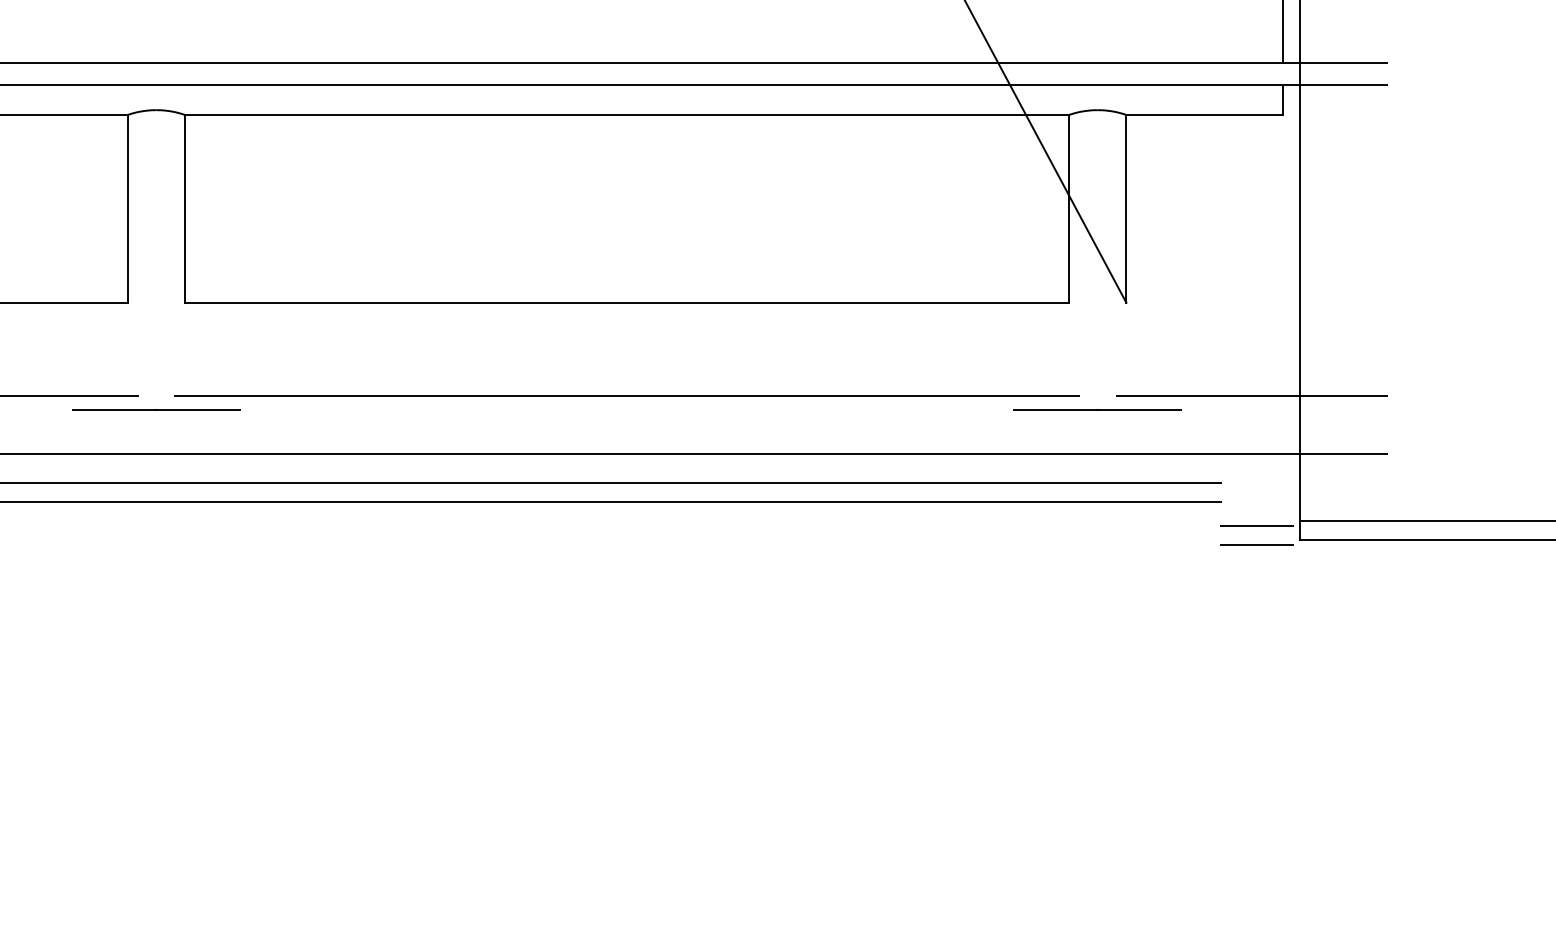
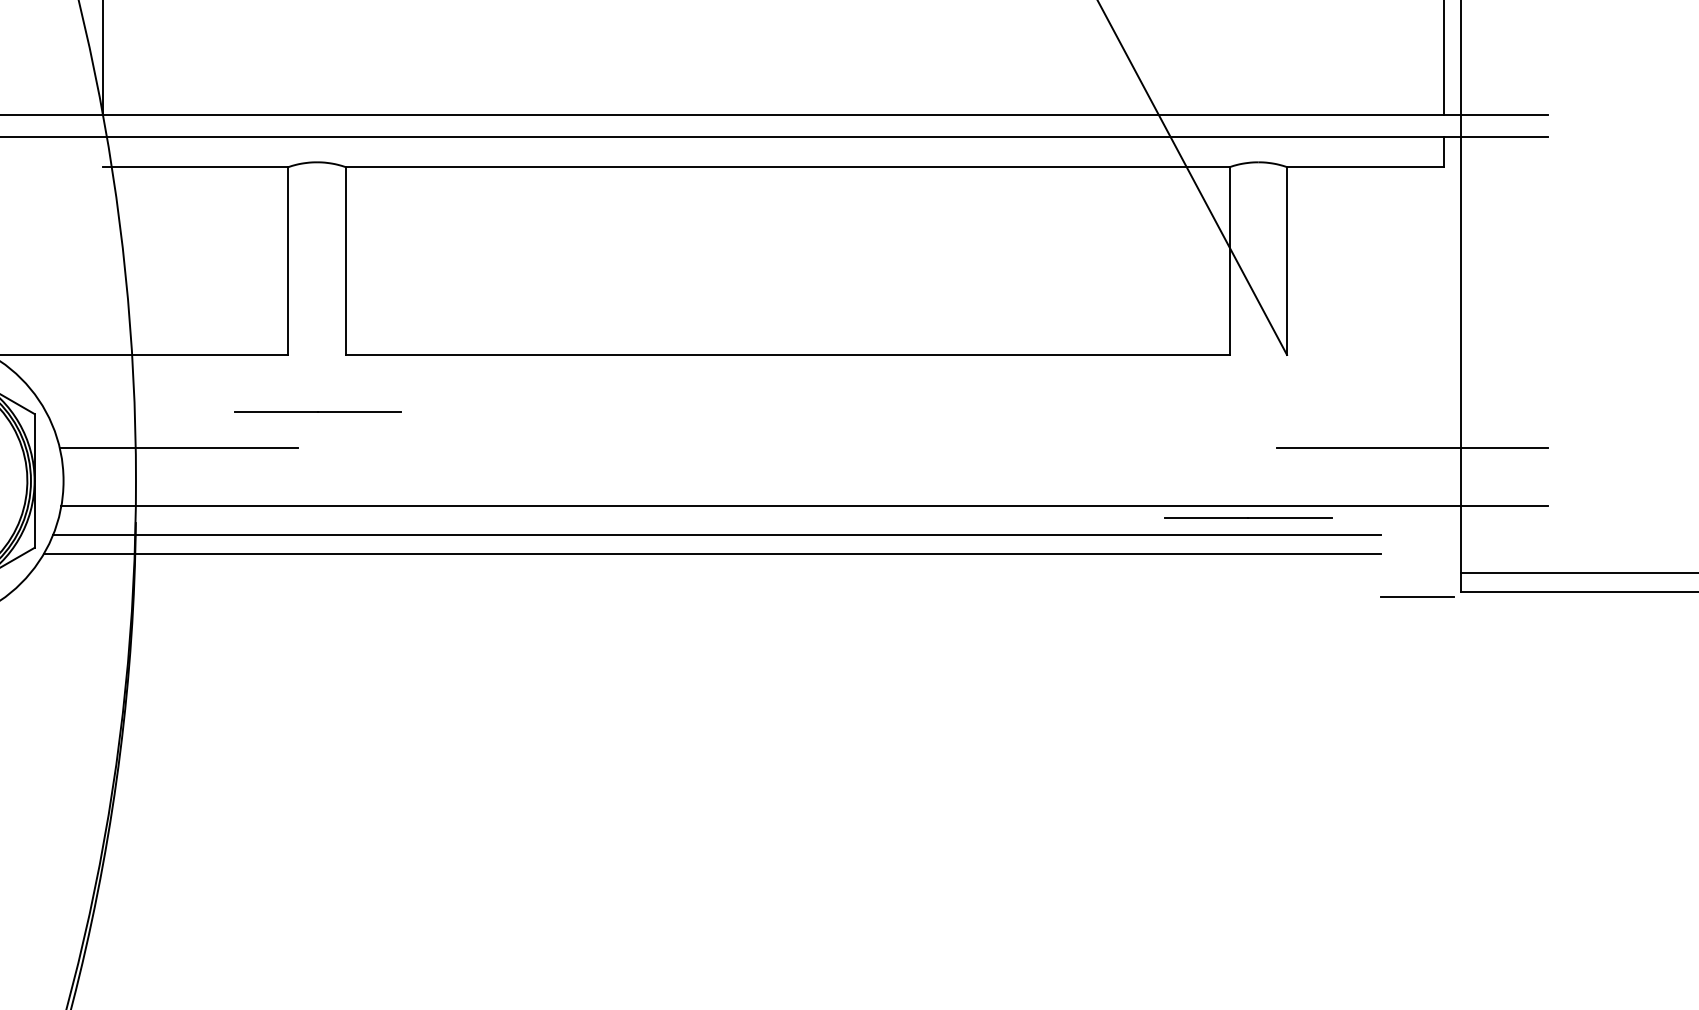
line: (626, 396) -> (787, 448), removed
line: (155, 409) -> (317, 411), moved
line: (1097, 409) -> (1248, 517), moved
line: (1256, 525) -> (1417, 577), removed

